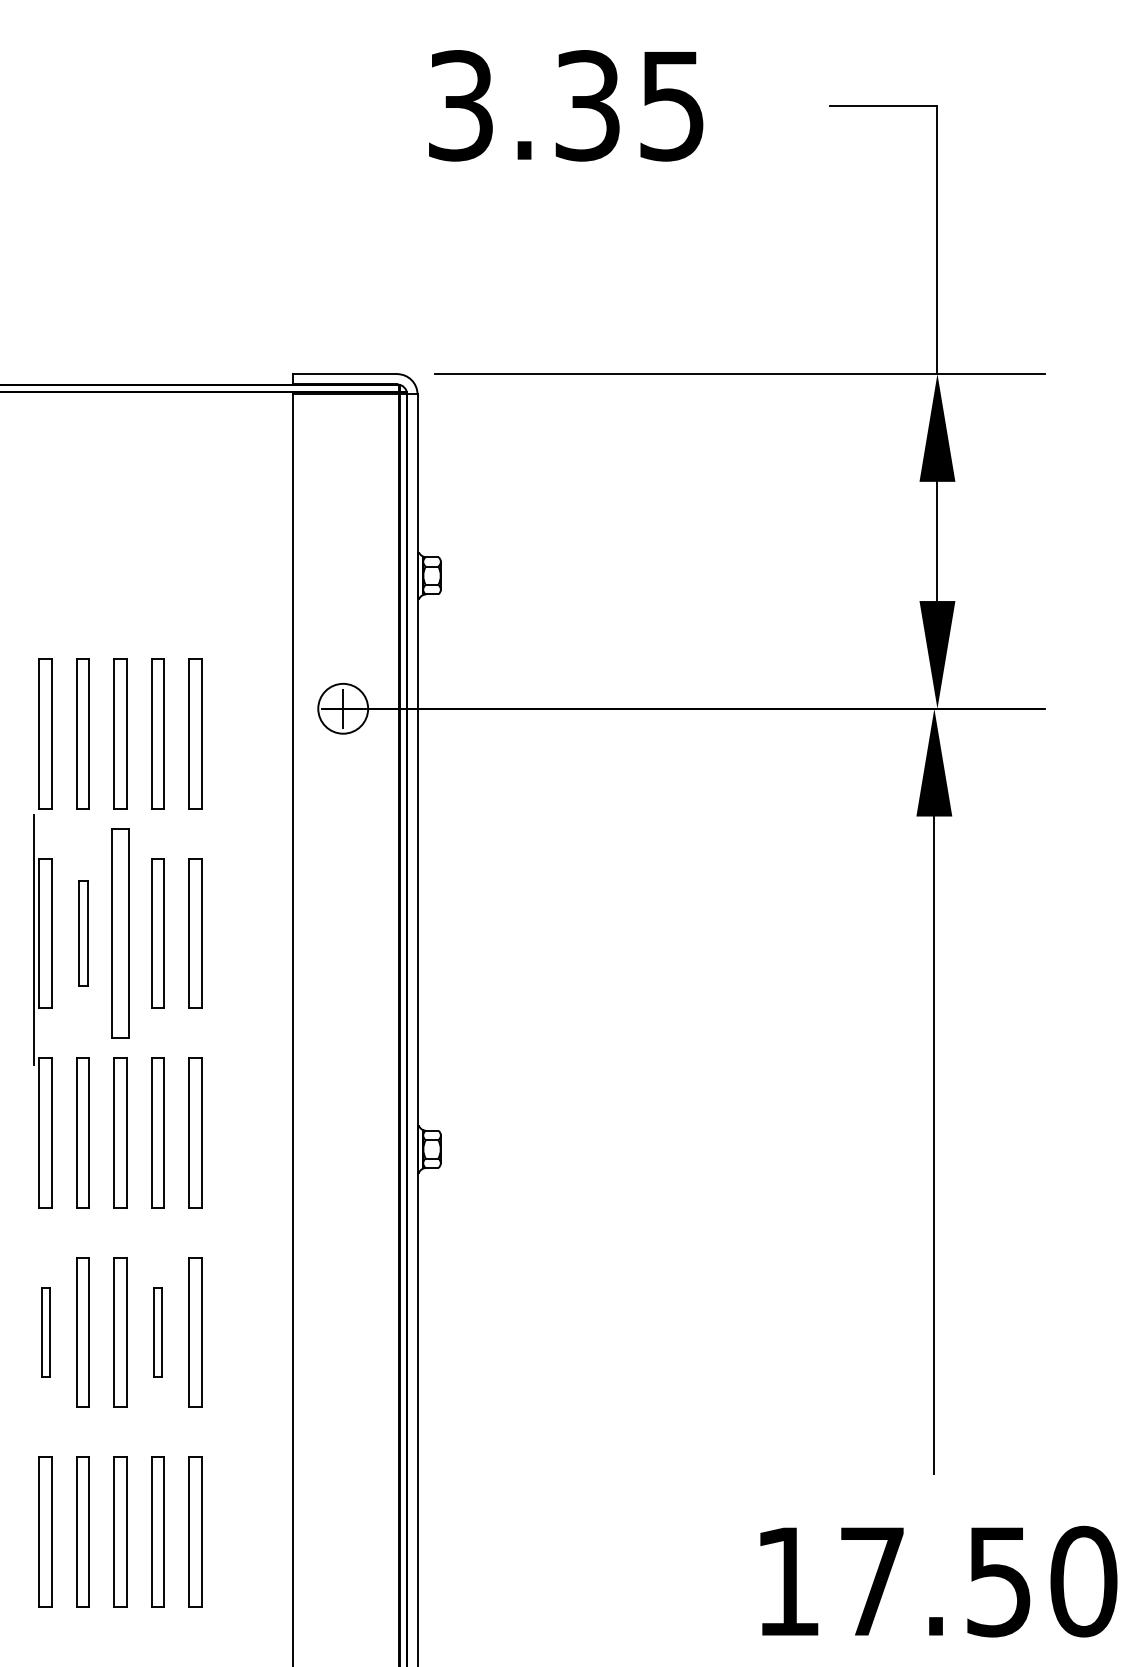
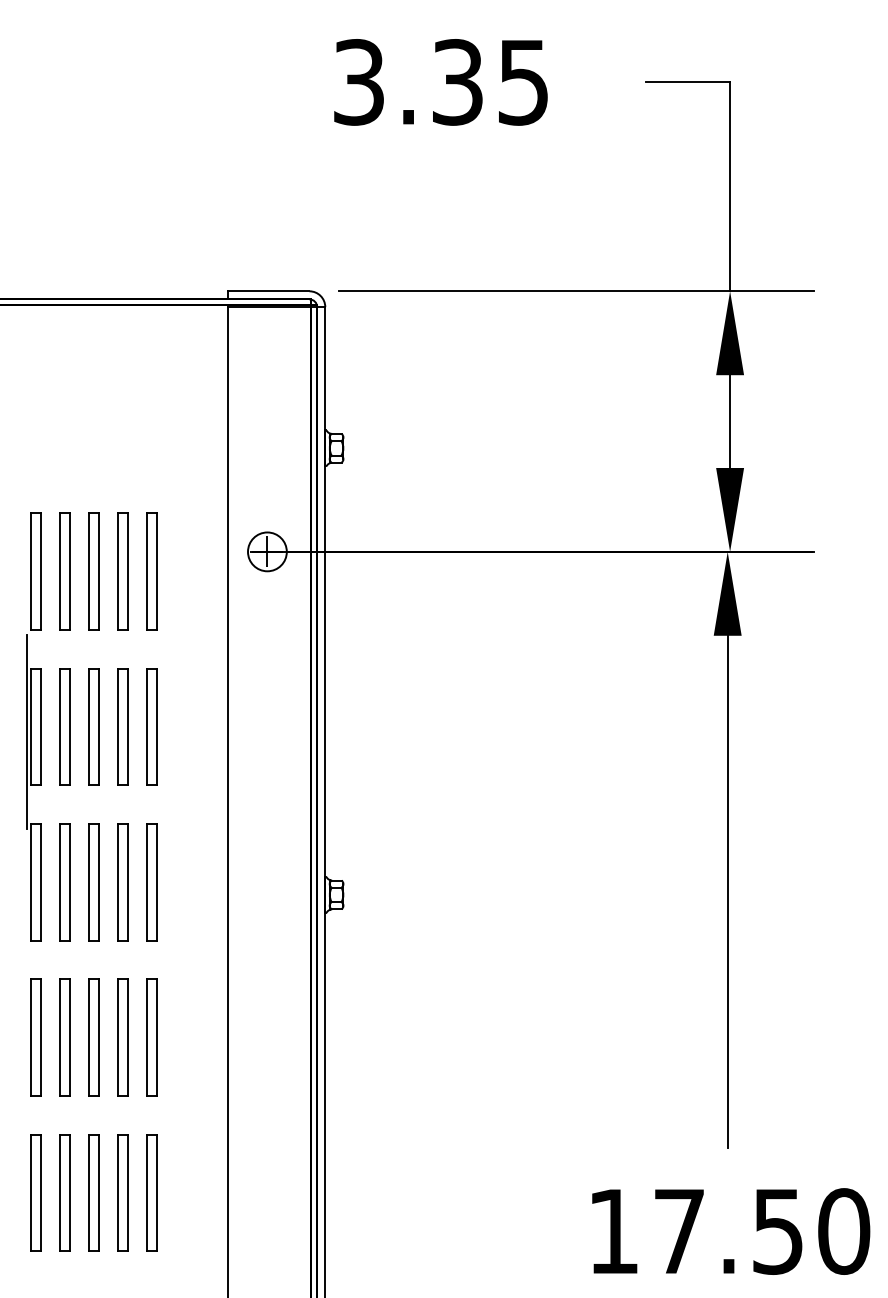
part: (82, 933) -> (64, 726), size x1.43
part: (119, 933) -> (93, 726), size x0.71
part: (45, 1332) -> (35, 1037), size x1.67
part: (157, 1332) -> (122, 1037), size x1.67

